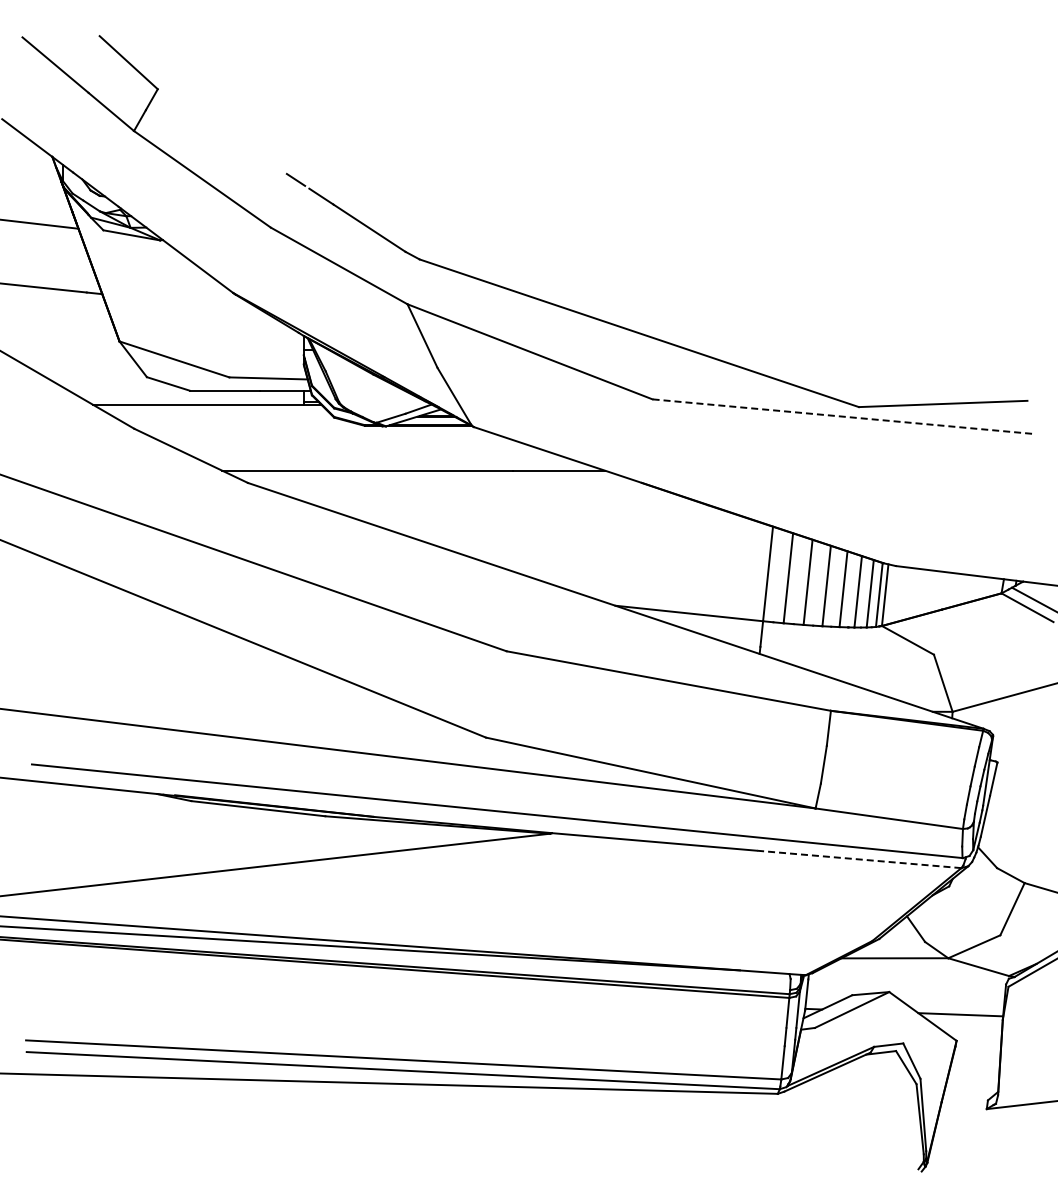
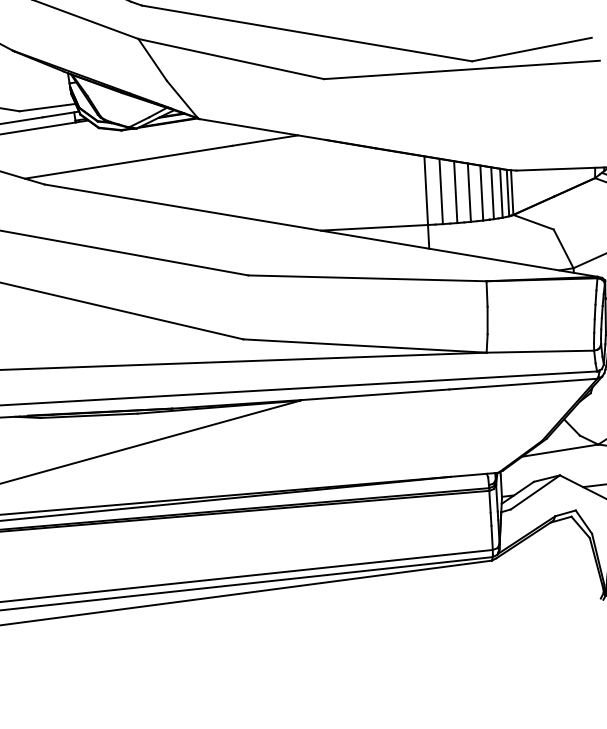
line: (843, 416) -> (462, 69), dashed -> solid
line: (859, 859) -> (523, 384), dashed -> solid

